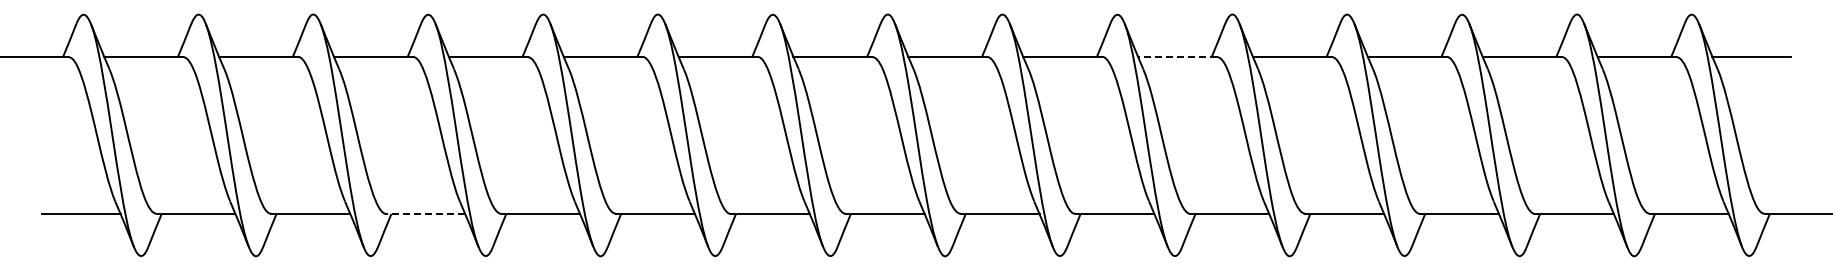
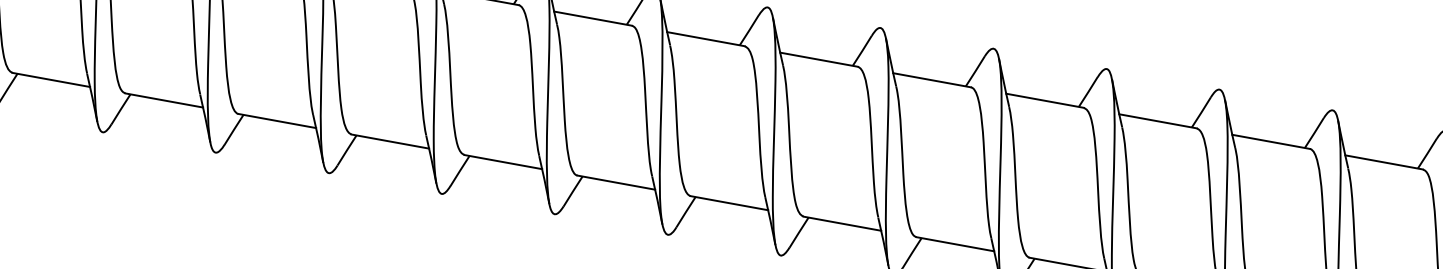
line: (1177, 56) -> (1045, 100), dashed -> solid
line: (425, 213) -> (277, 120), dashed -> solid

